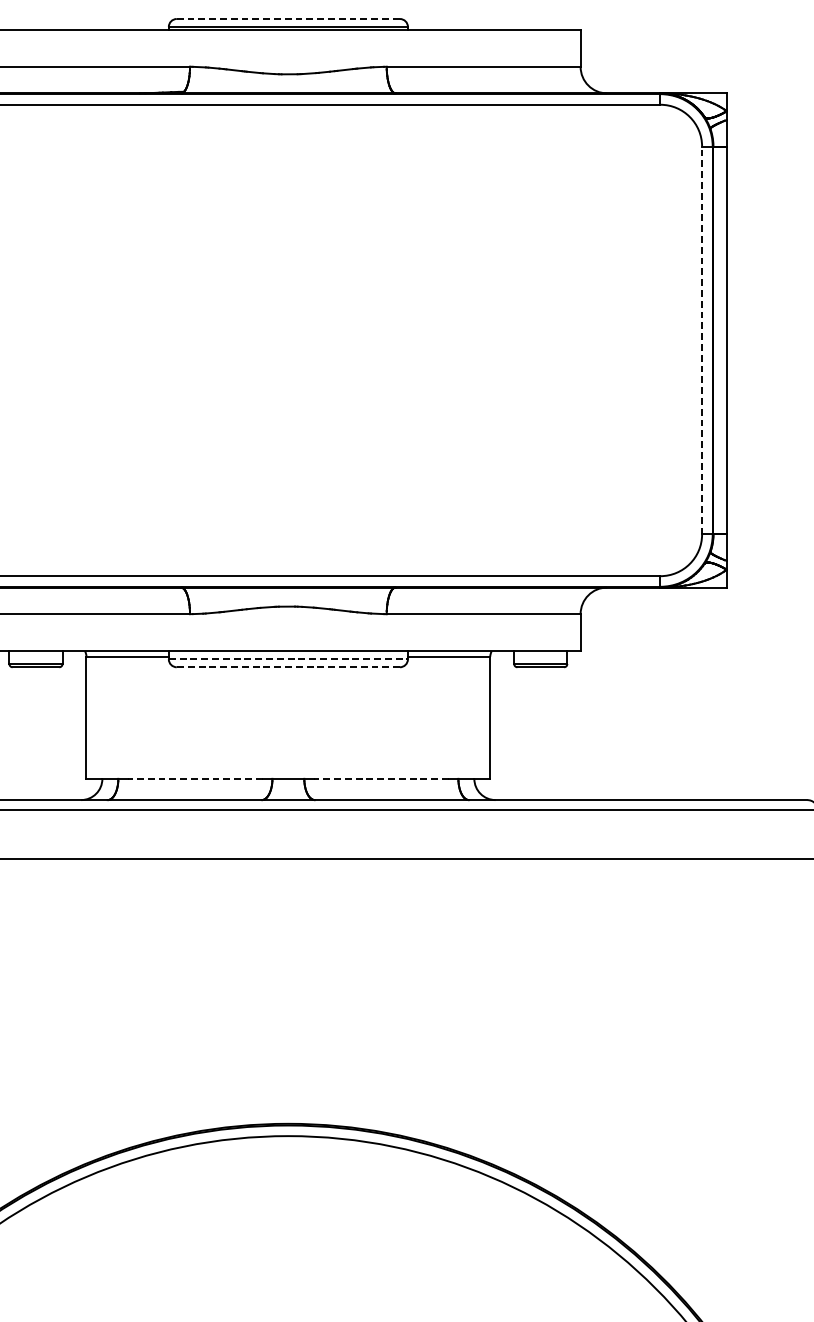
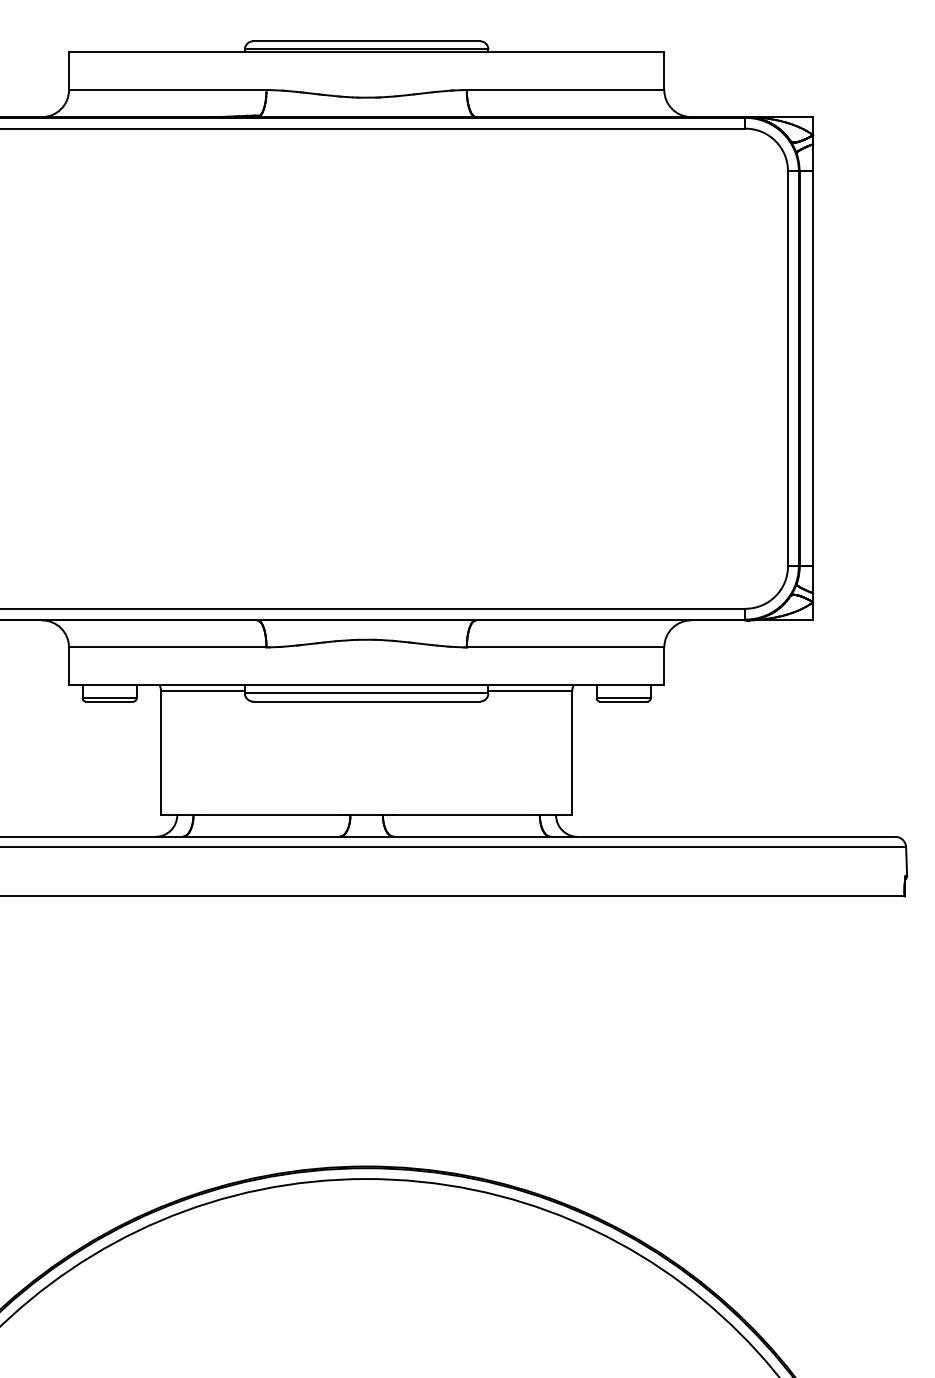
line: (288, 19) -> (366, 41), dashed -> solid
line: (702, 340) -> (788, 368), dashed -> solid
line: (288, 659) -> (366, 693), dashed -> solid
line: (288, 667) -> (366, 701), dashed -> solid
line: (194, 779) -> (271, 815), dashed -> solid
line: (381, 779) -> (461, 815), dashed -> solid

